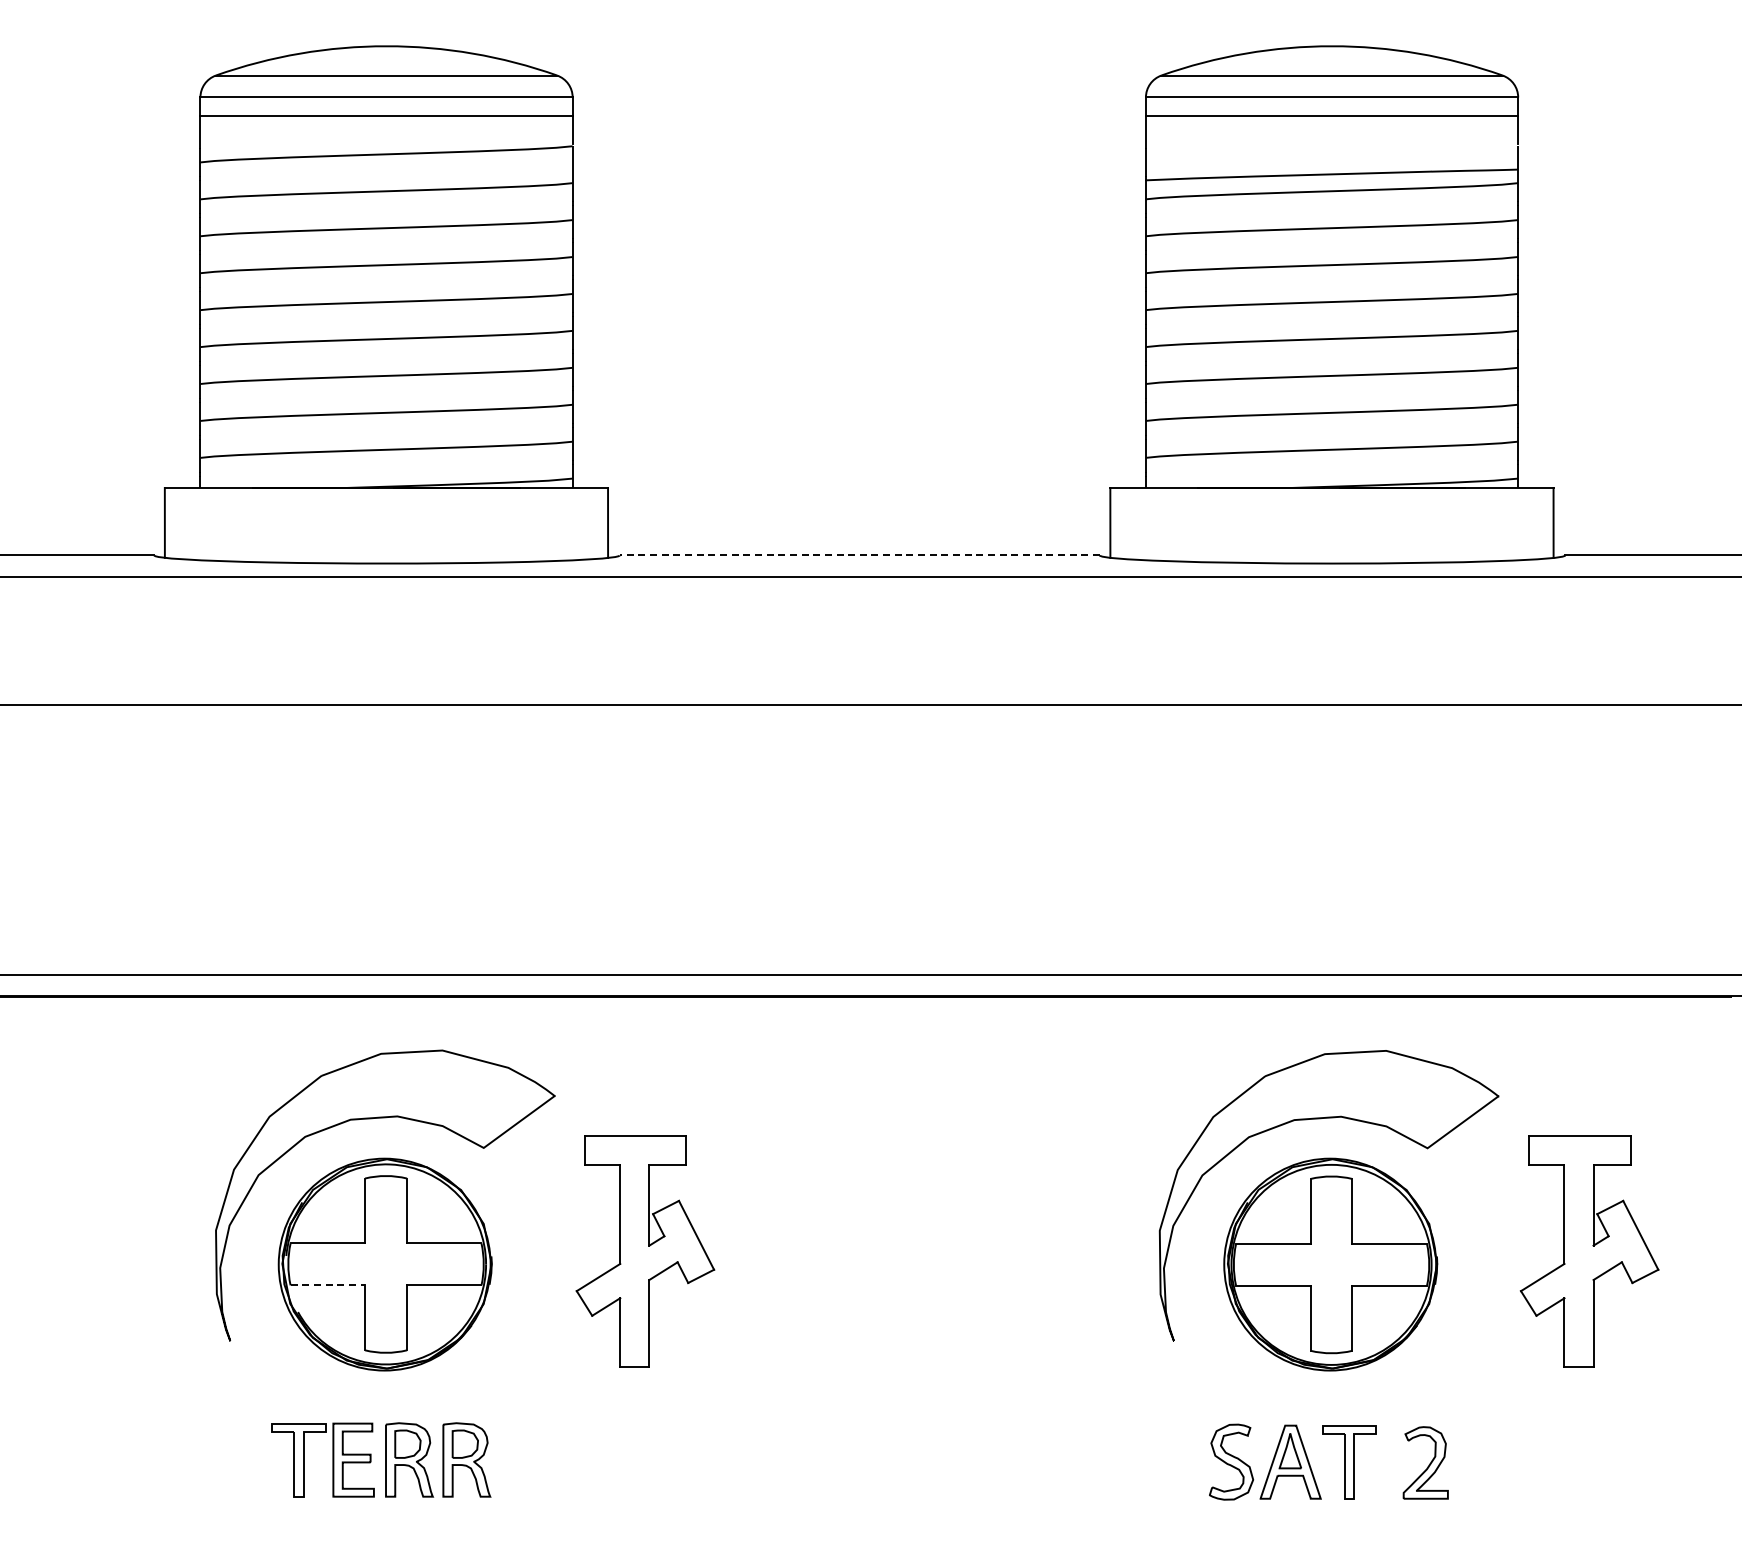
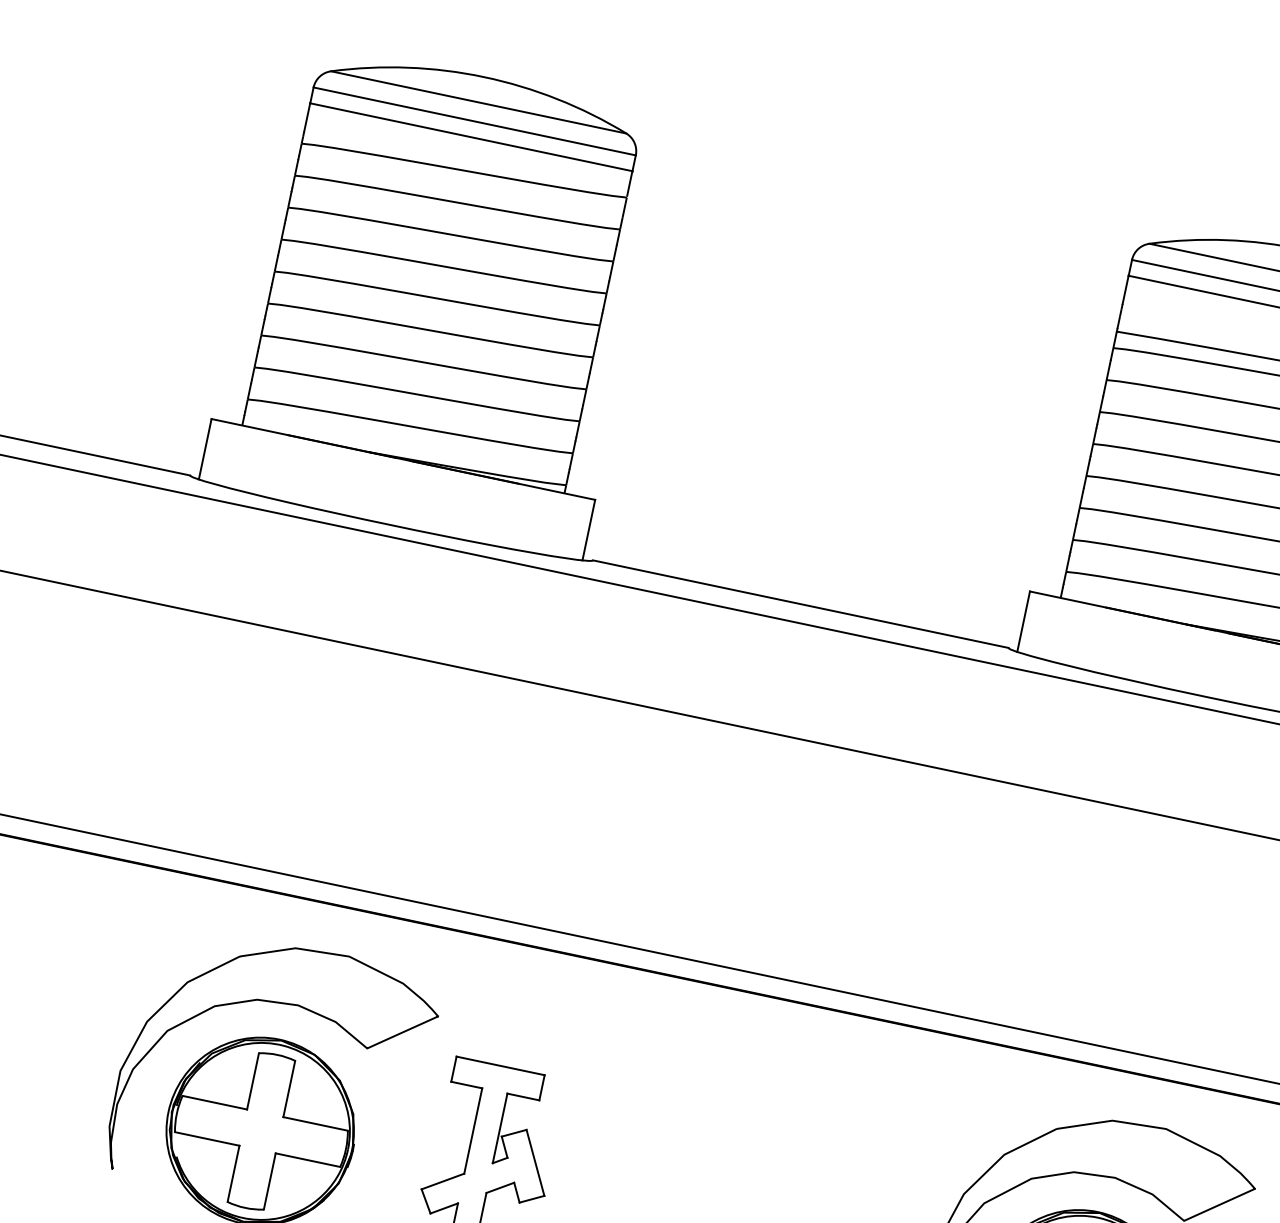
line: (859, 555) -> (800, 604), dashed -> solid
line: (328, 1285) -> (207, 1139), dashed -> solid

